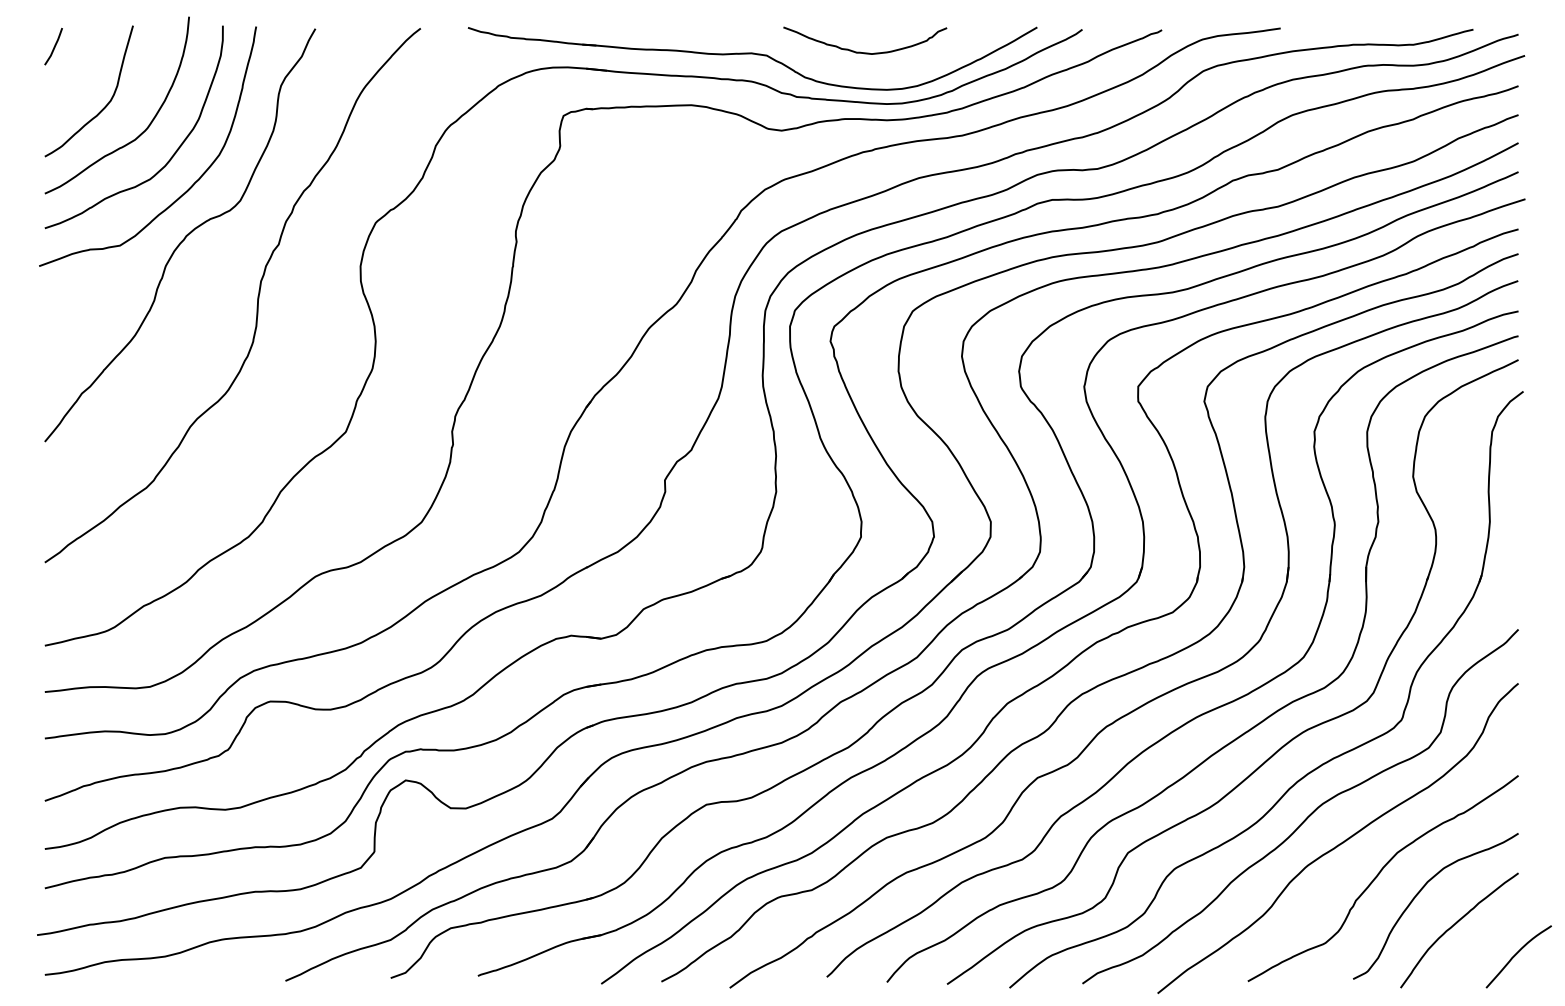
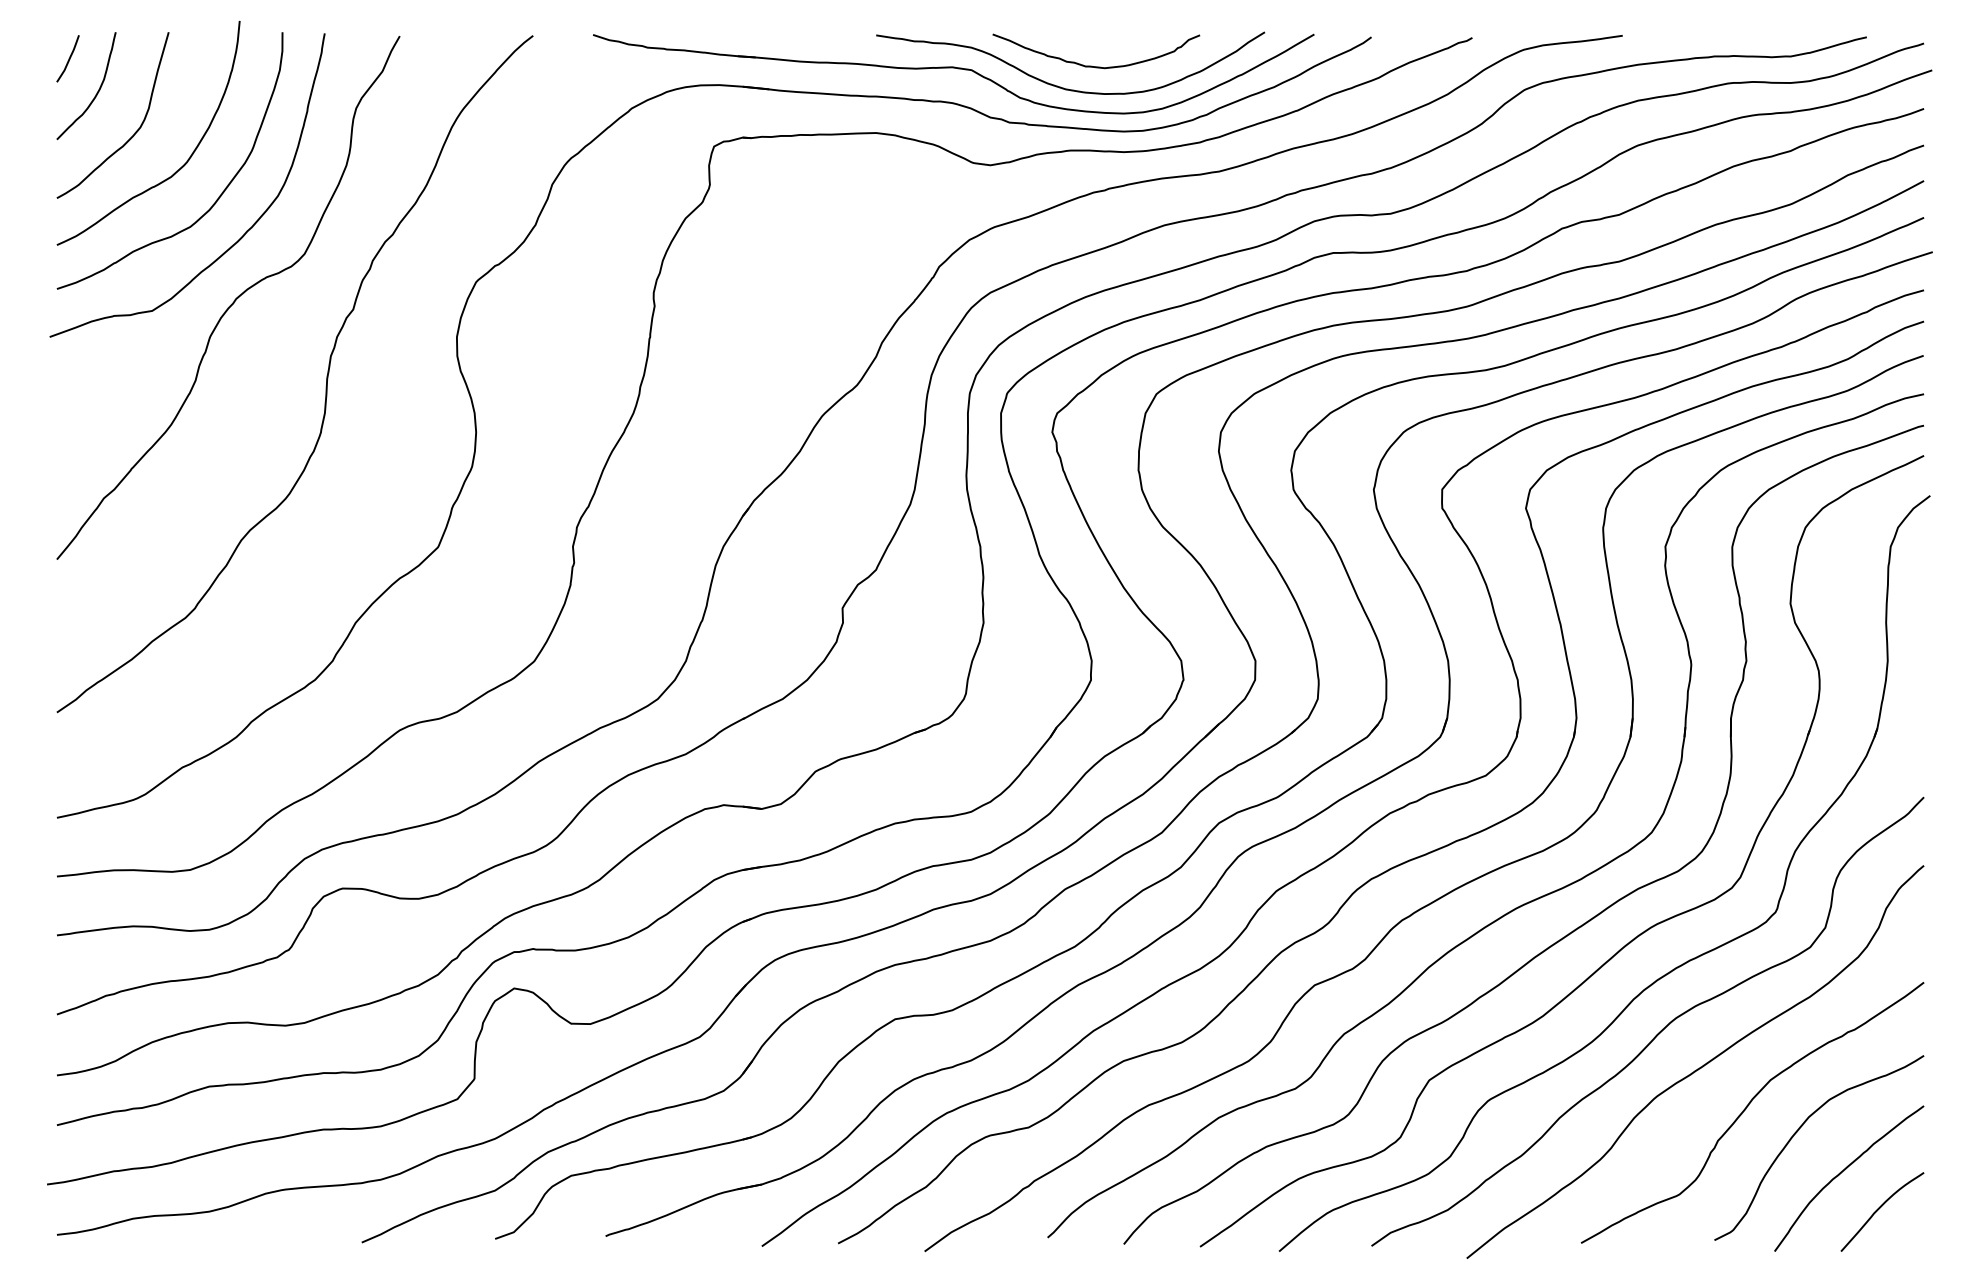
curve: (839, 69) -> (1063, 87), added
curve: (76, 73) -> (96, 92), added
curve: (1517, 954) -> (1880, 1208), moved

